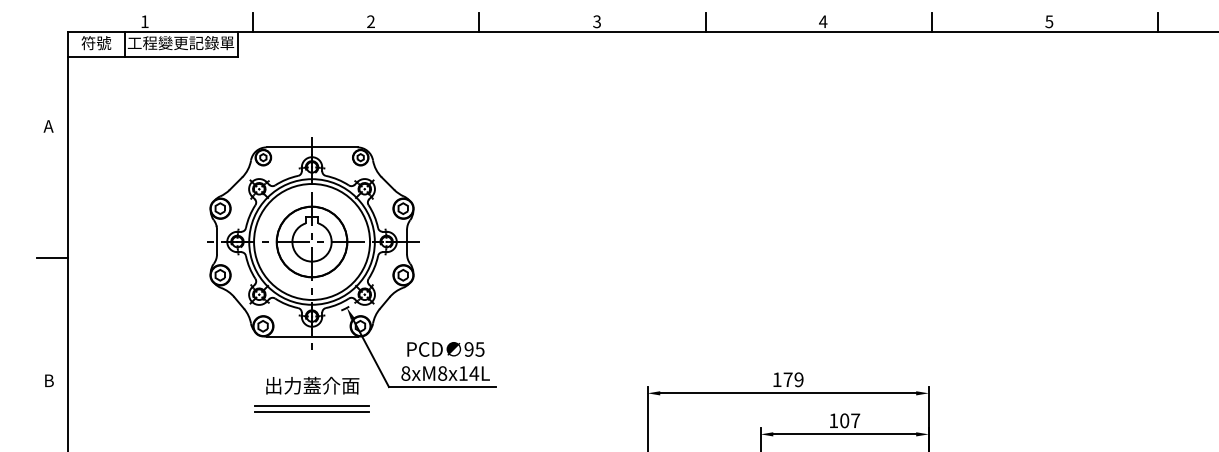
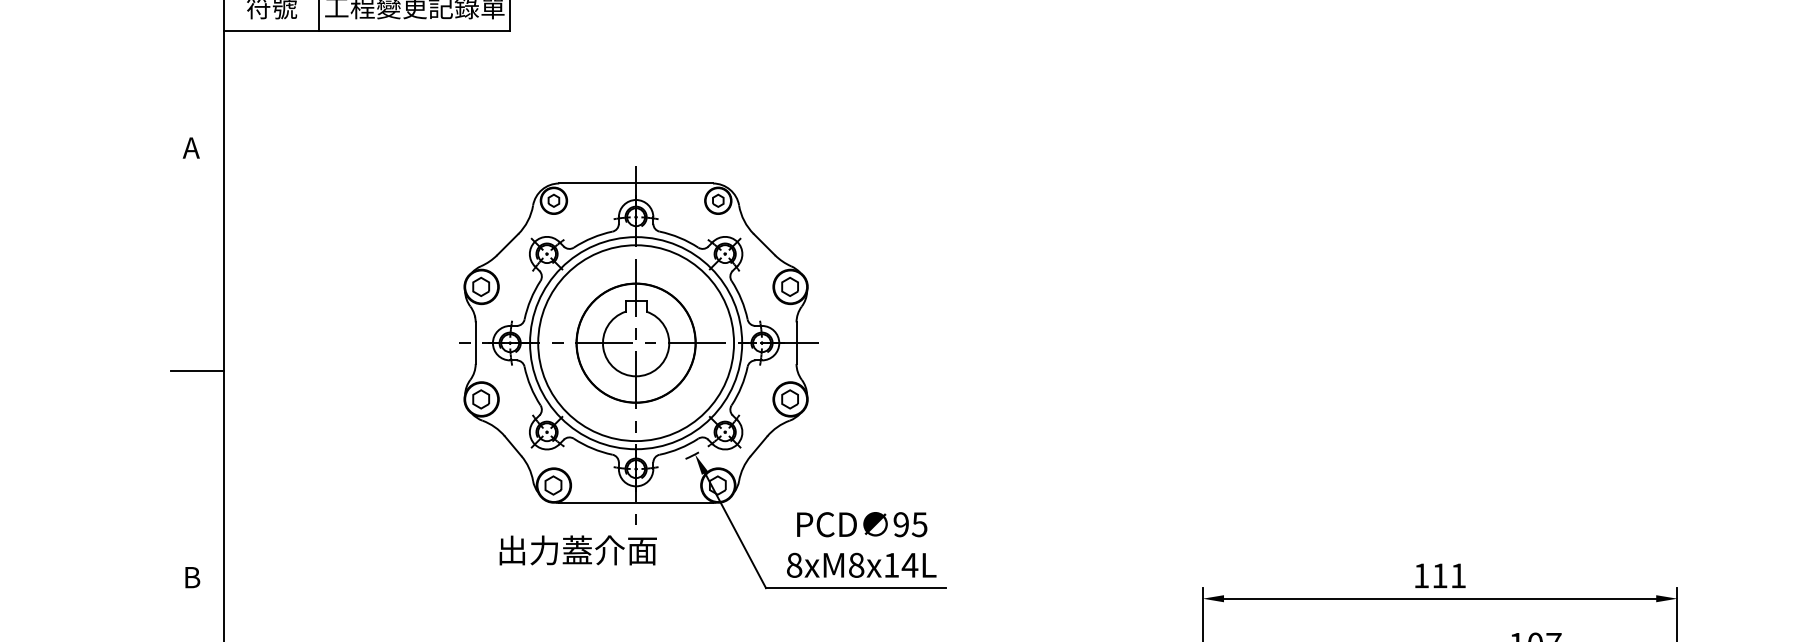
text: (793, 379) -> (1449, 575), 179 -> 111
text: (312, 385) -> (577, 550), moved
line: (311, 406) -> (635, 620), removed
line: (312, 411) -> (636, 629), removed

